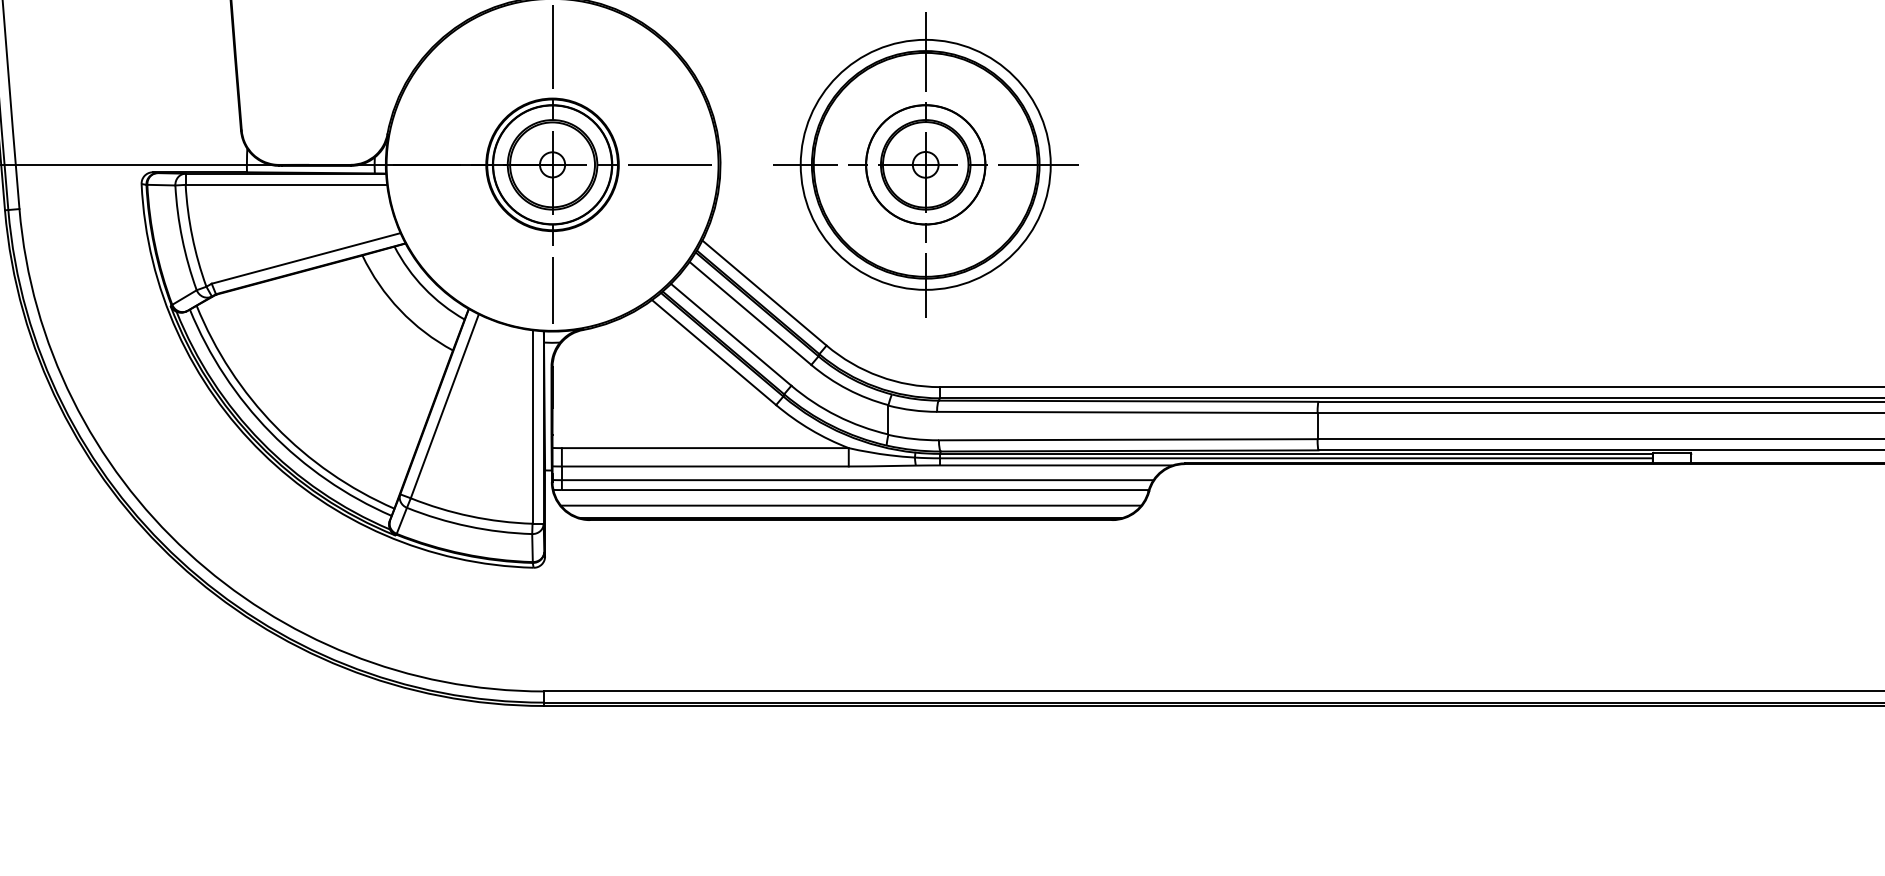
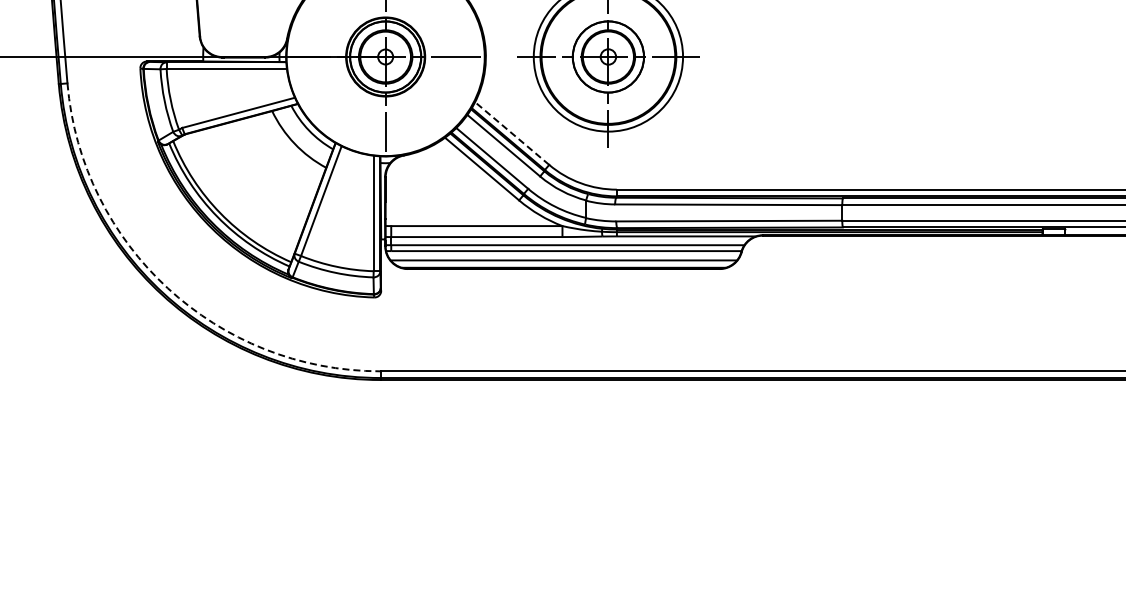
line: (765, 293) -> (512, 133), solid -> dashed
arc: (187, 552) -> (167, 288), solid -> dashed

